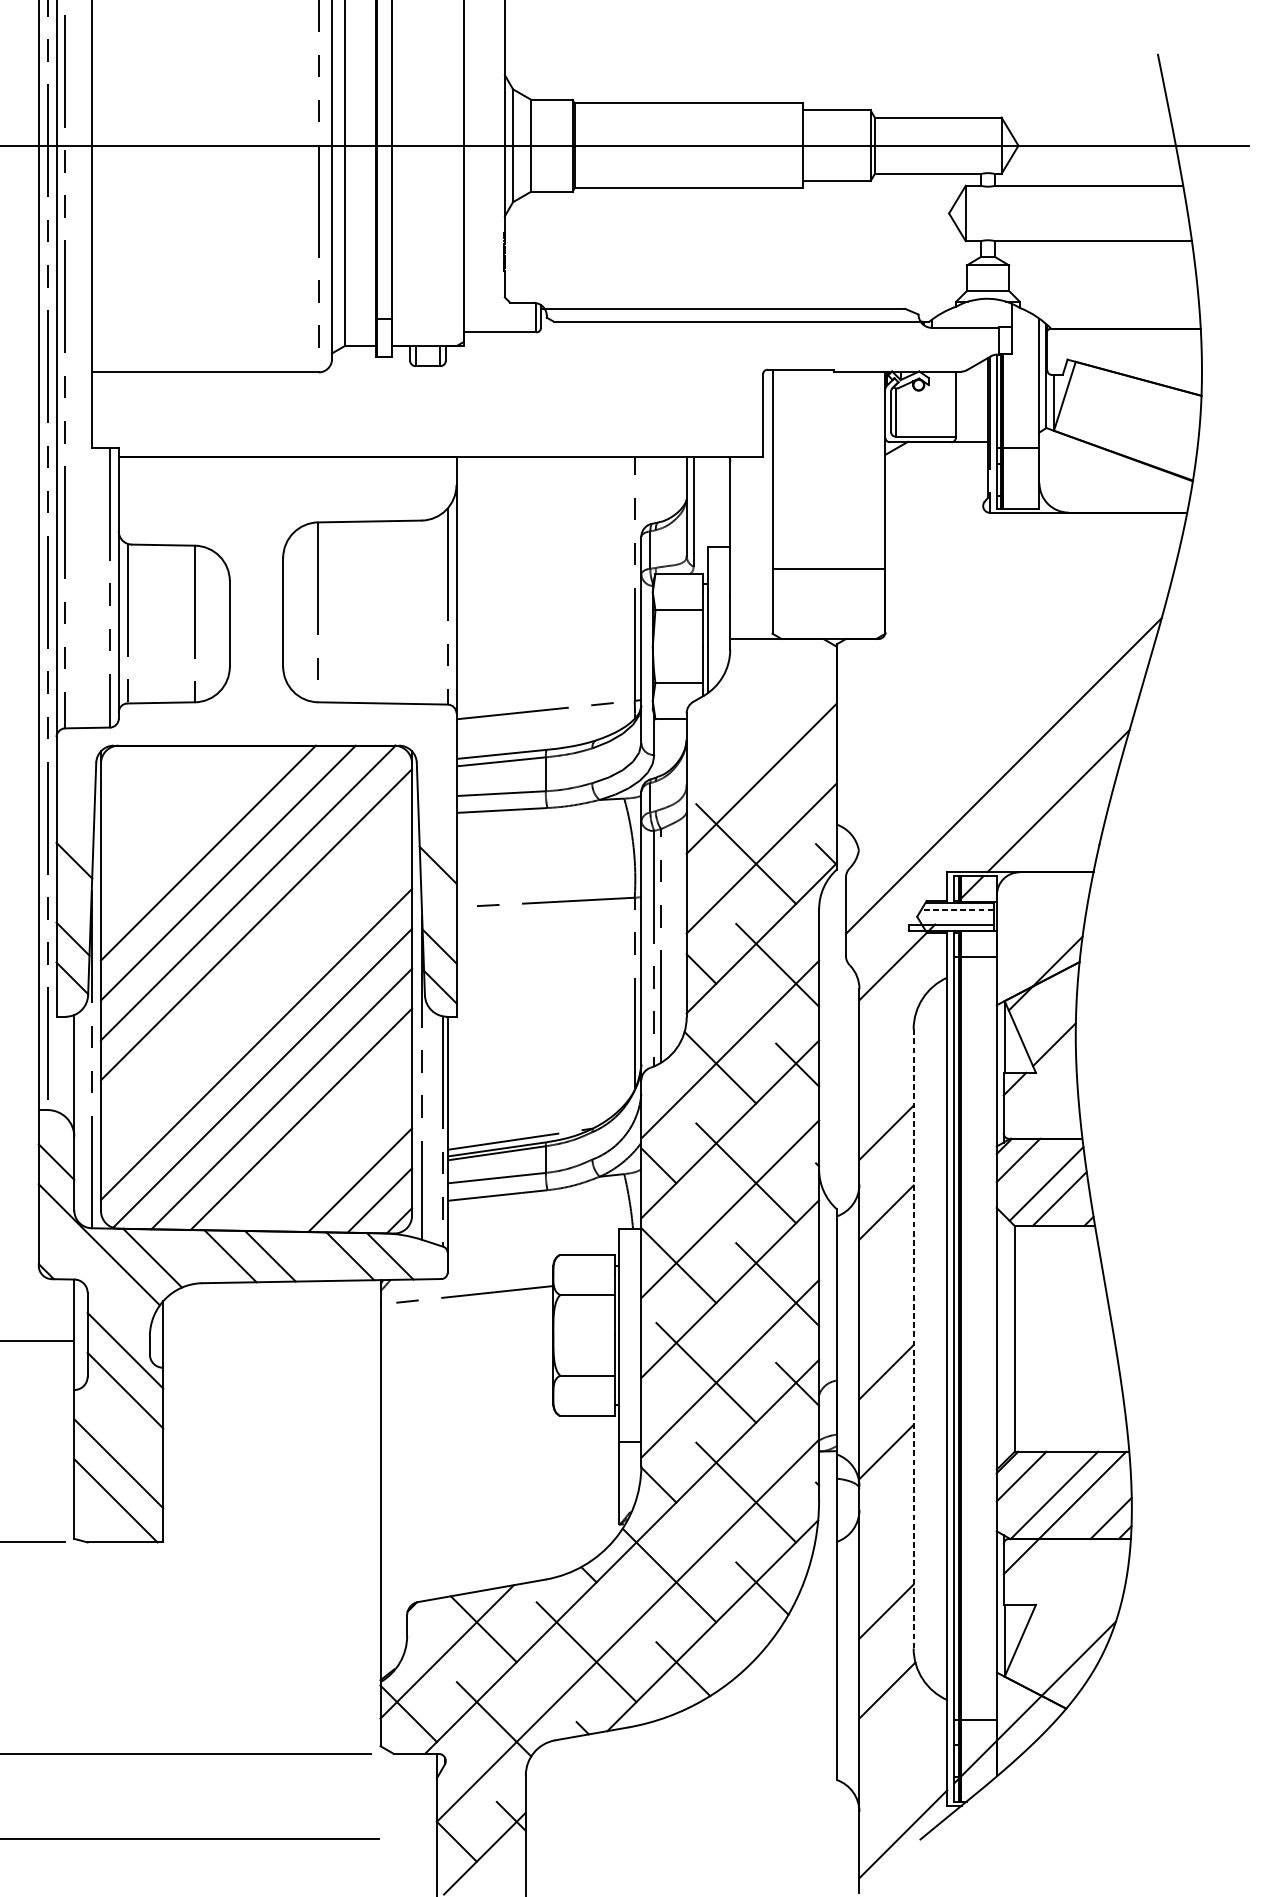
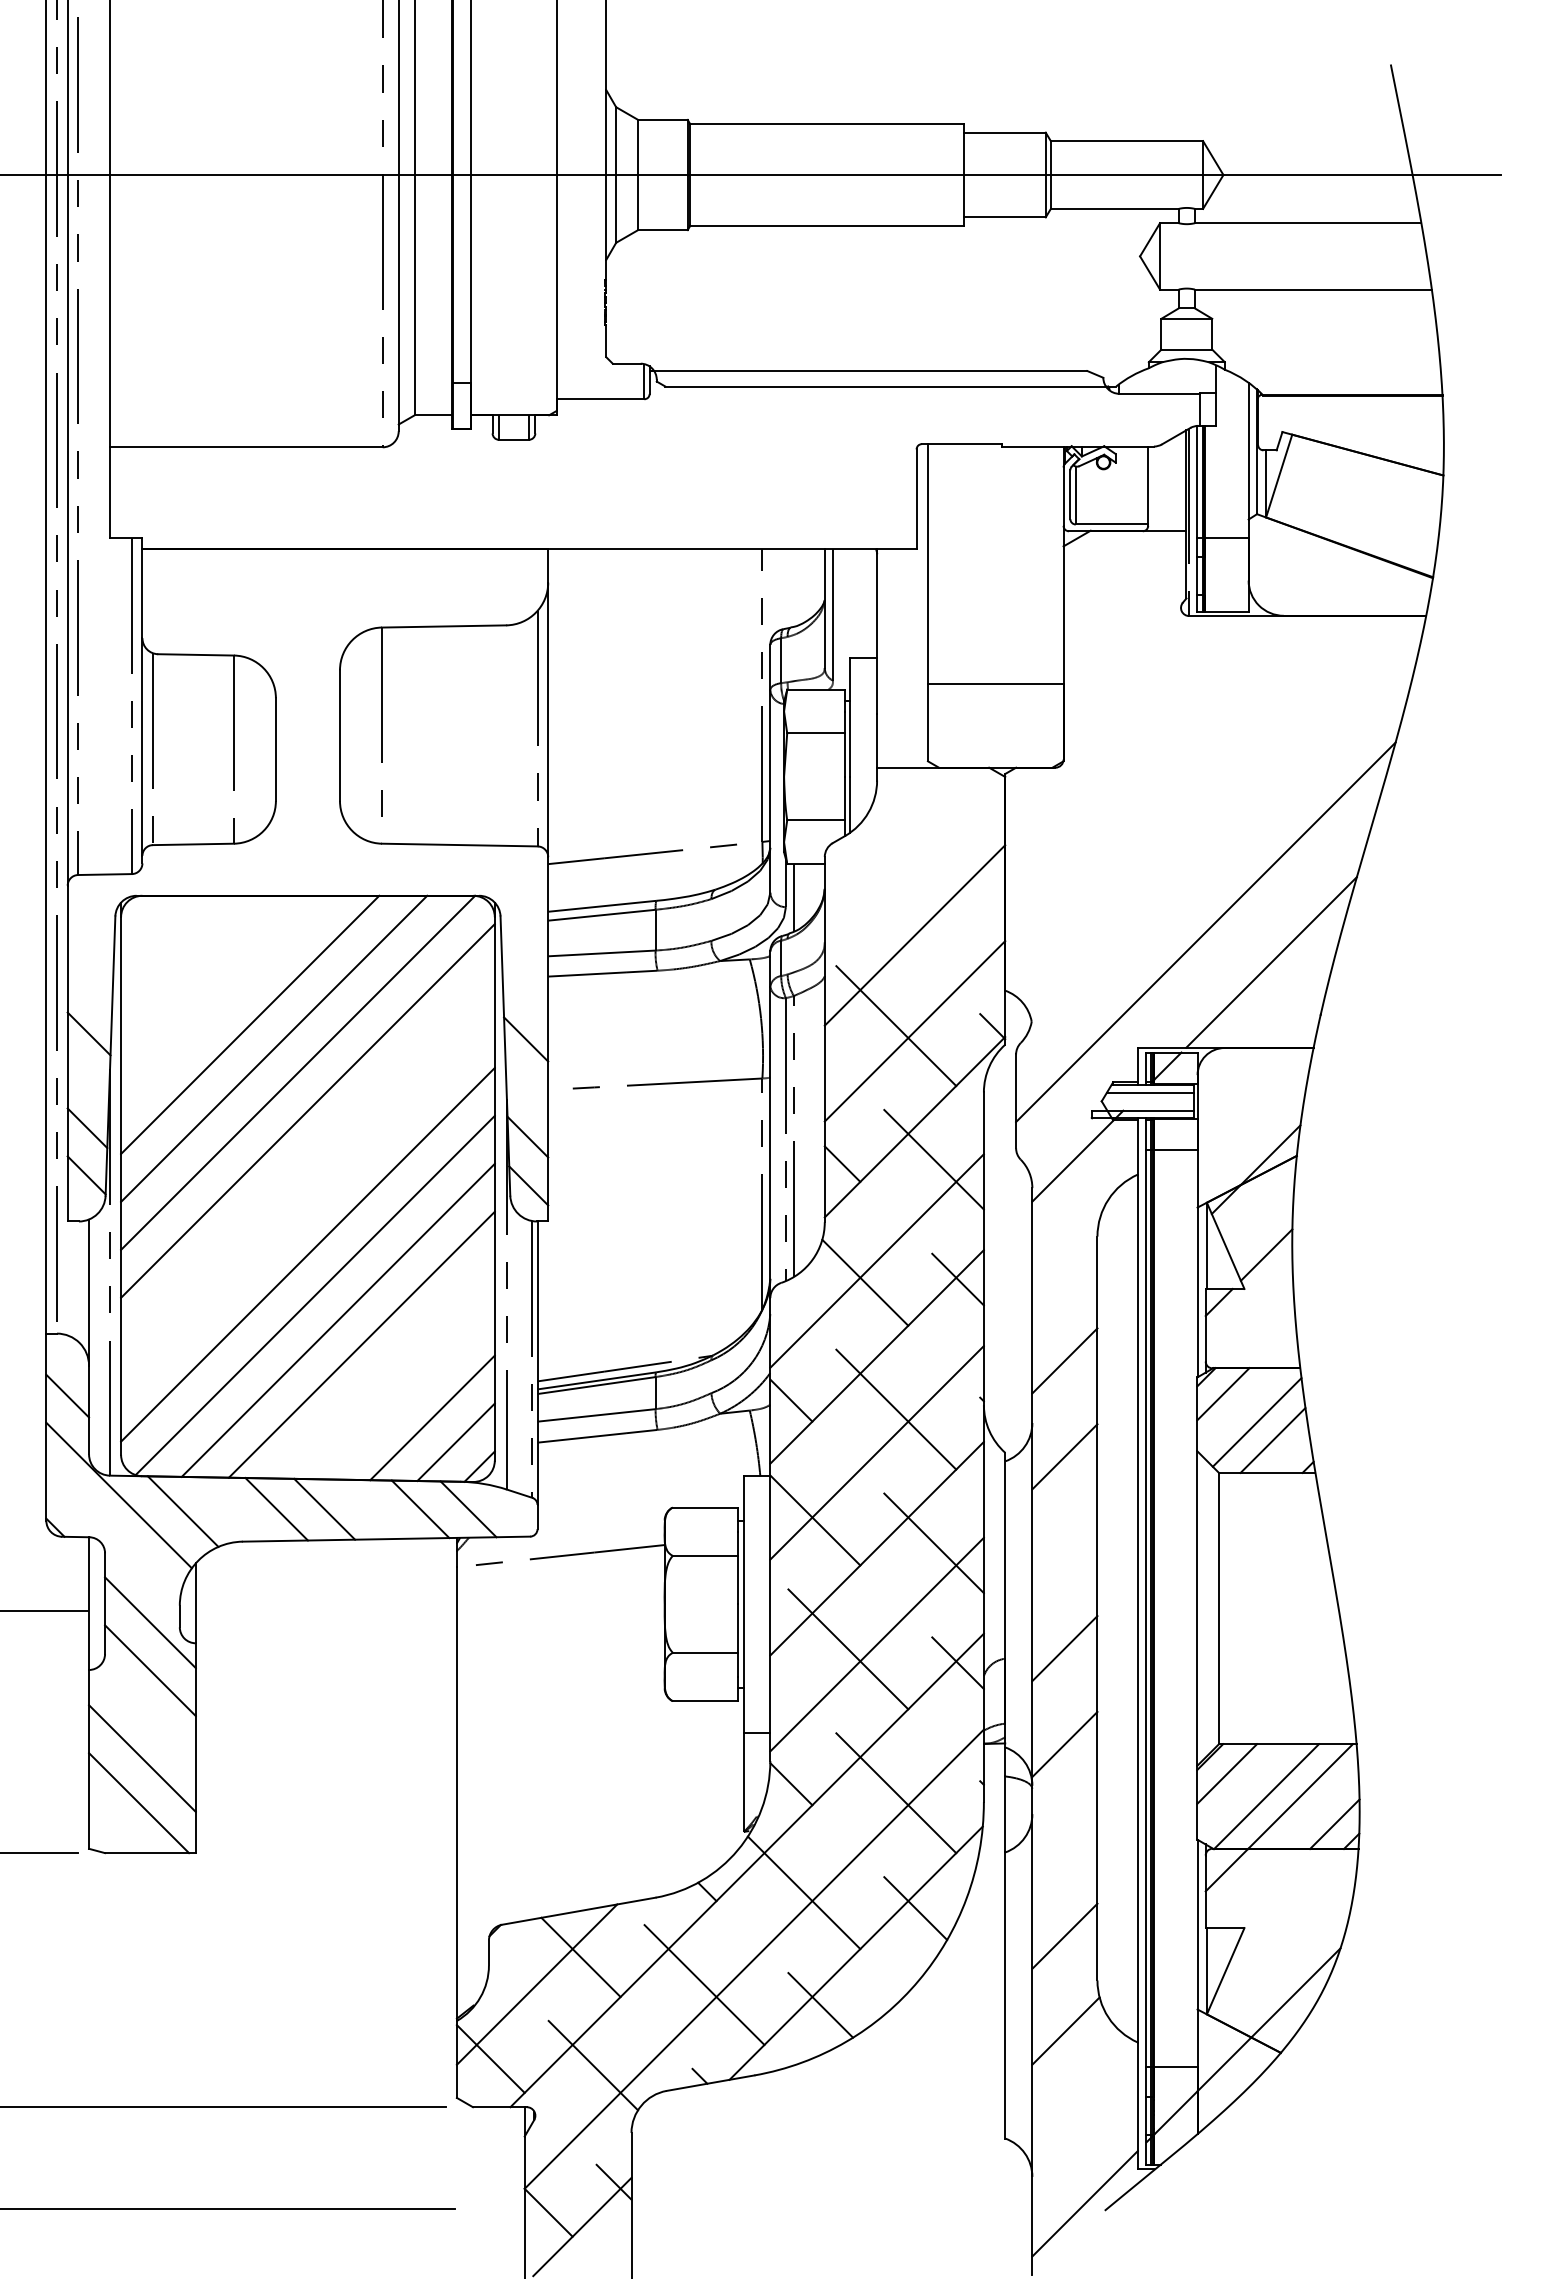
line: (660, 747) -> (793, 897), added
line: (956, 909) -> (1149, 1092), dashed -> solid
line: (913, 1338) -> (1097, 1608), dashed -> solid

